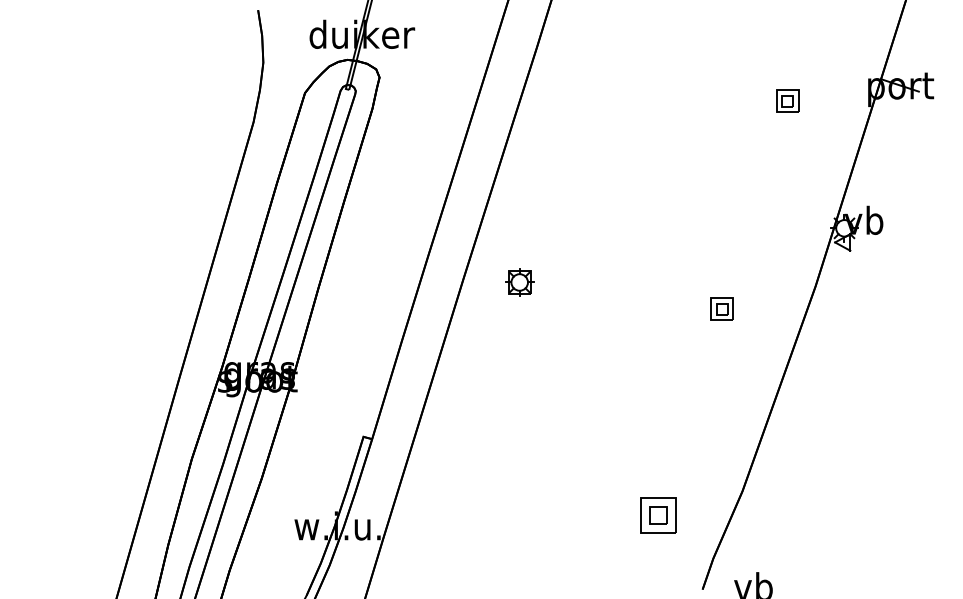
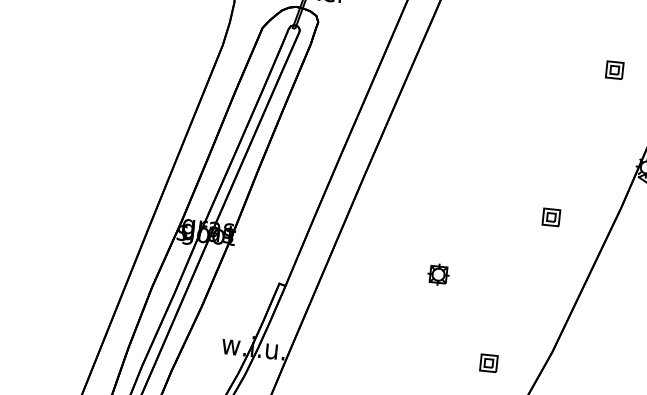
part: (519, 282) -> (438, 274), moved
part: (657, 514) -> (488, 362), size x0.62

